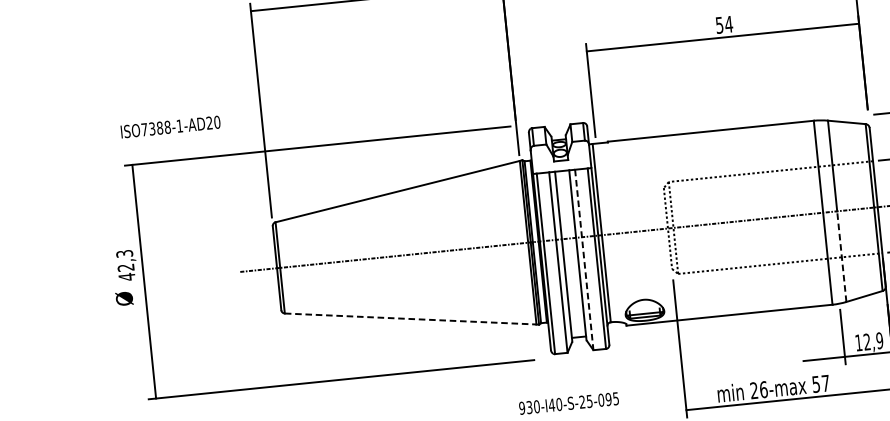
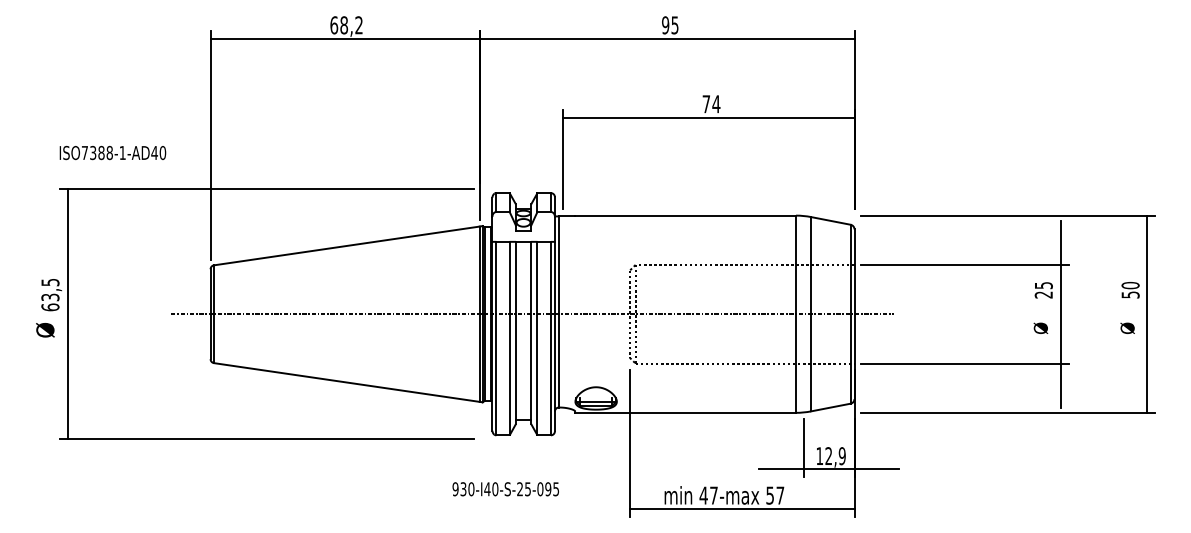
text: (718, 25) -> (705, 104), 54 -> 74
text: (209, 122) -> (154, 152), ISO7388-1-AD20 -> ISO7388-1-AD40
line: (842, 256) -> (811, 362), dashed -> solid
line: (584, 259) -> (537, 338), dashed -> solid
text: (125, 264) -> (50, 294), 42,3 -> 63,5
line: (411, 318) -> (347, 382), dashed -> solid
text: (758, 390) -> (708, 495), 26-max -> 47-max

